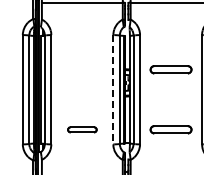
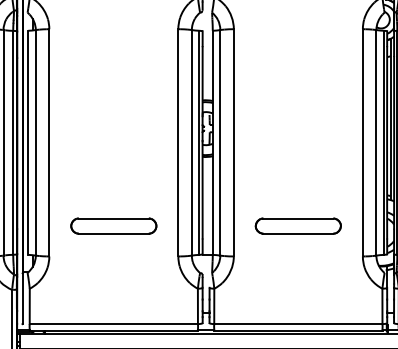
part: (170, 69) -> (297, 100), removed
line: (113, 89) -> (178, 142), dashed -> solid
part: (82, 129) -> (114, 225), size x1.43

